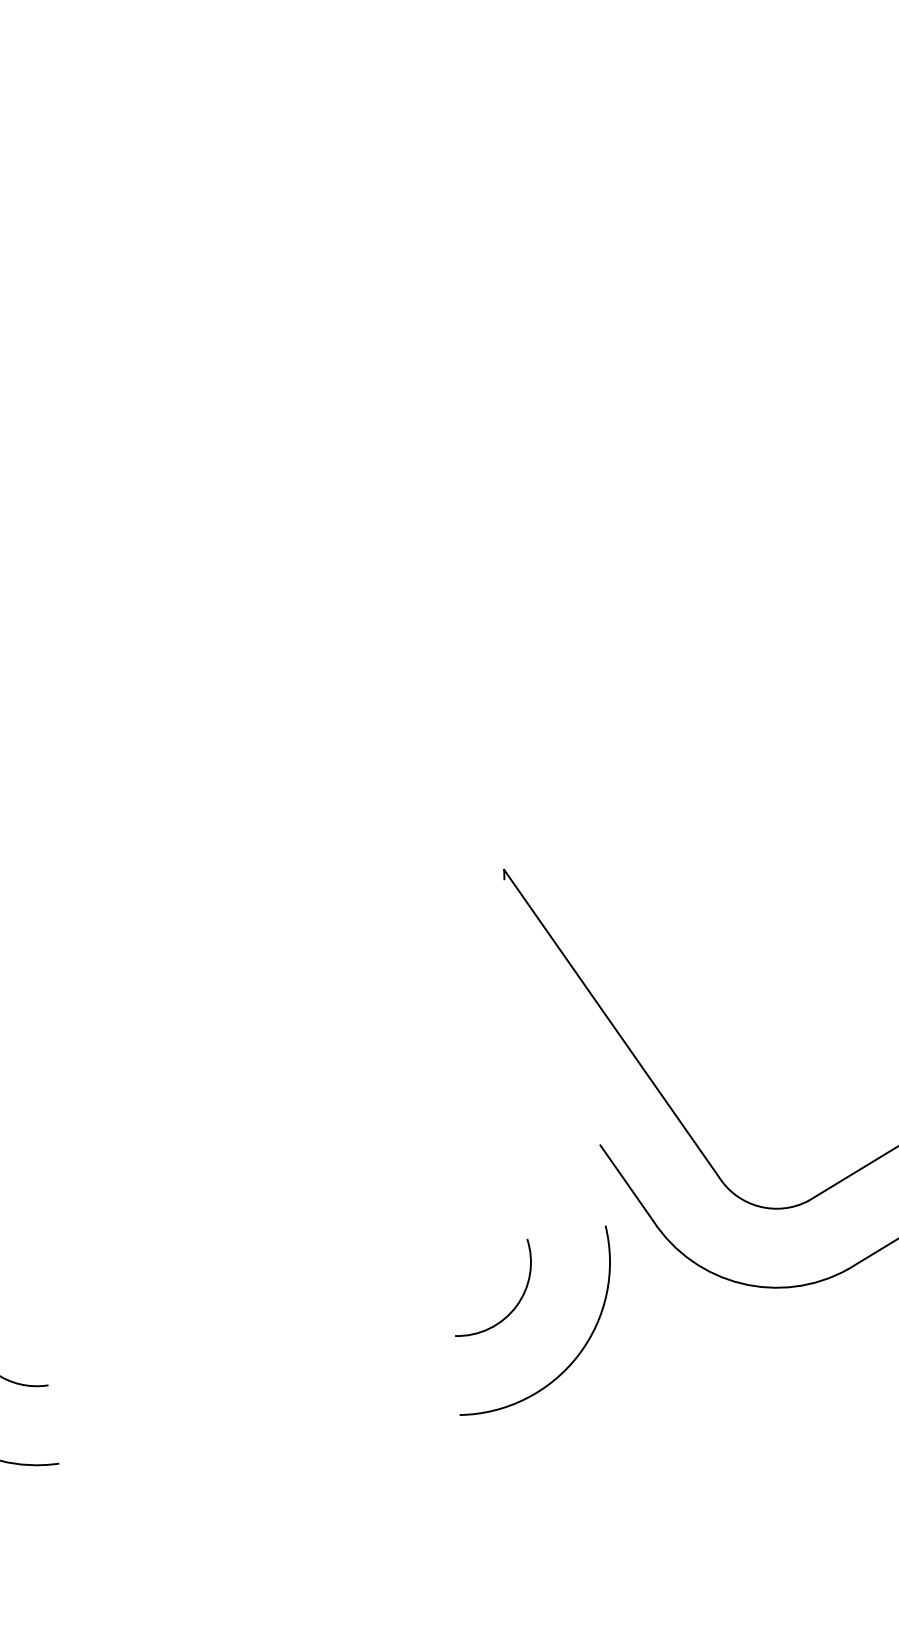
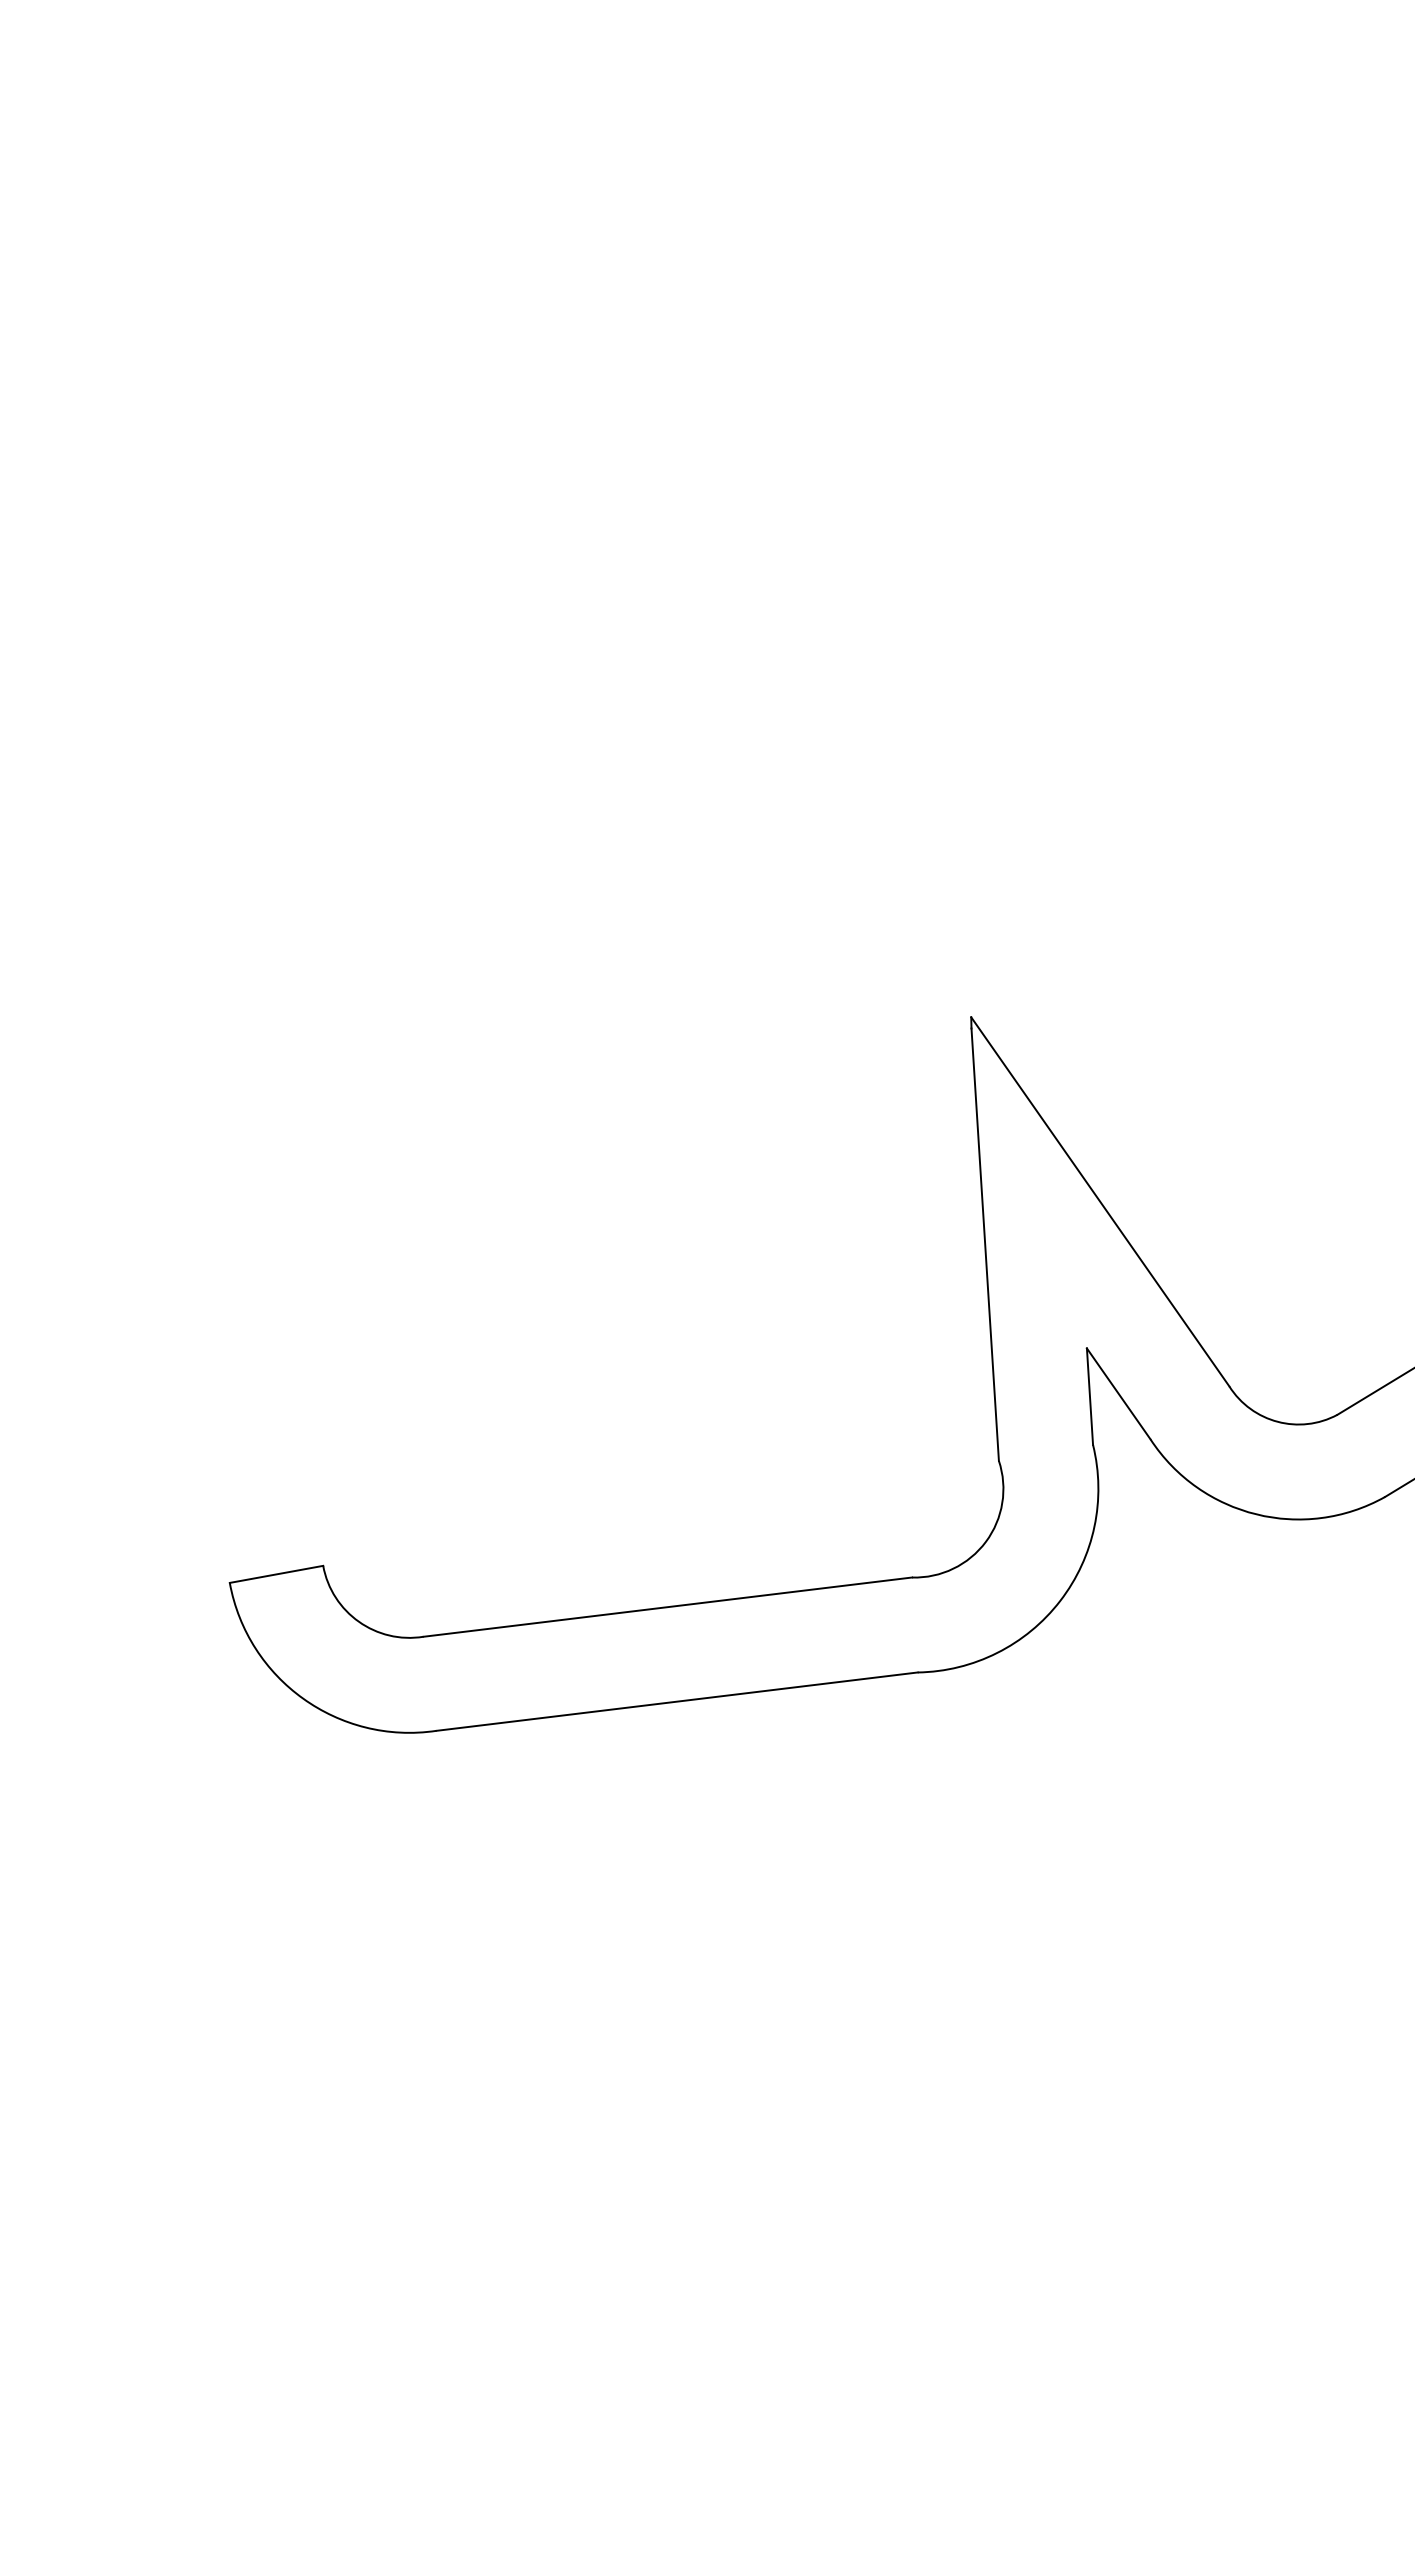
line: (515, 1058) -> (984, 1244), added
line: (602, 1185) -> (1089, 1396), added
line: (251, 1360) -> (667, 1606), added
line: (258, 1439) -> (676, 1701), added

